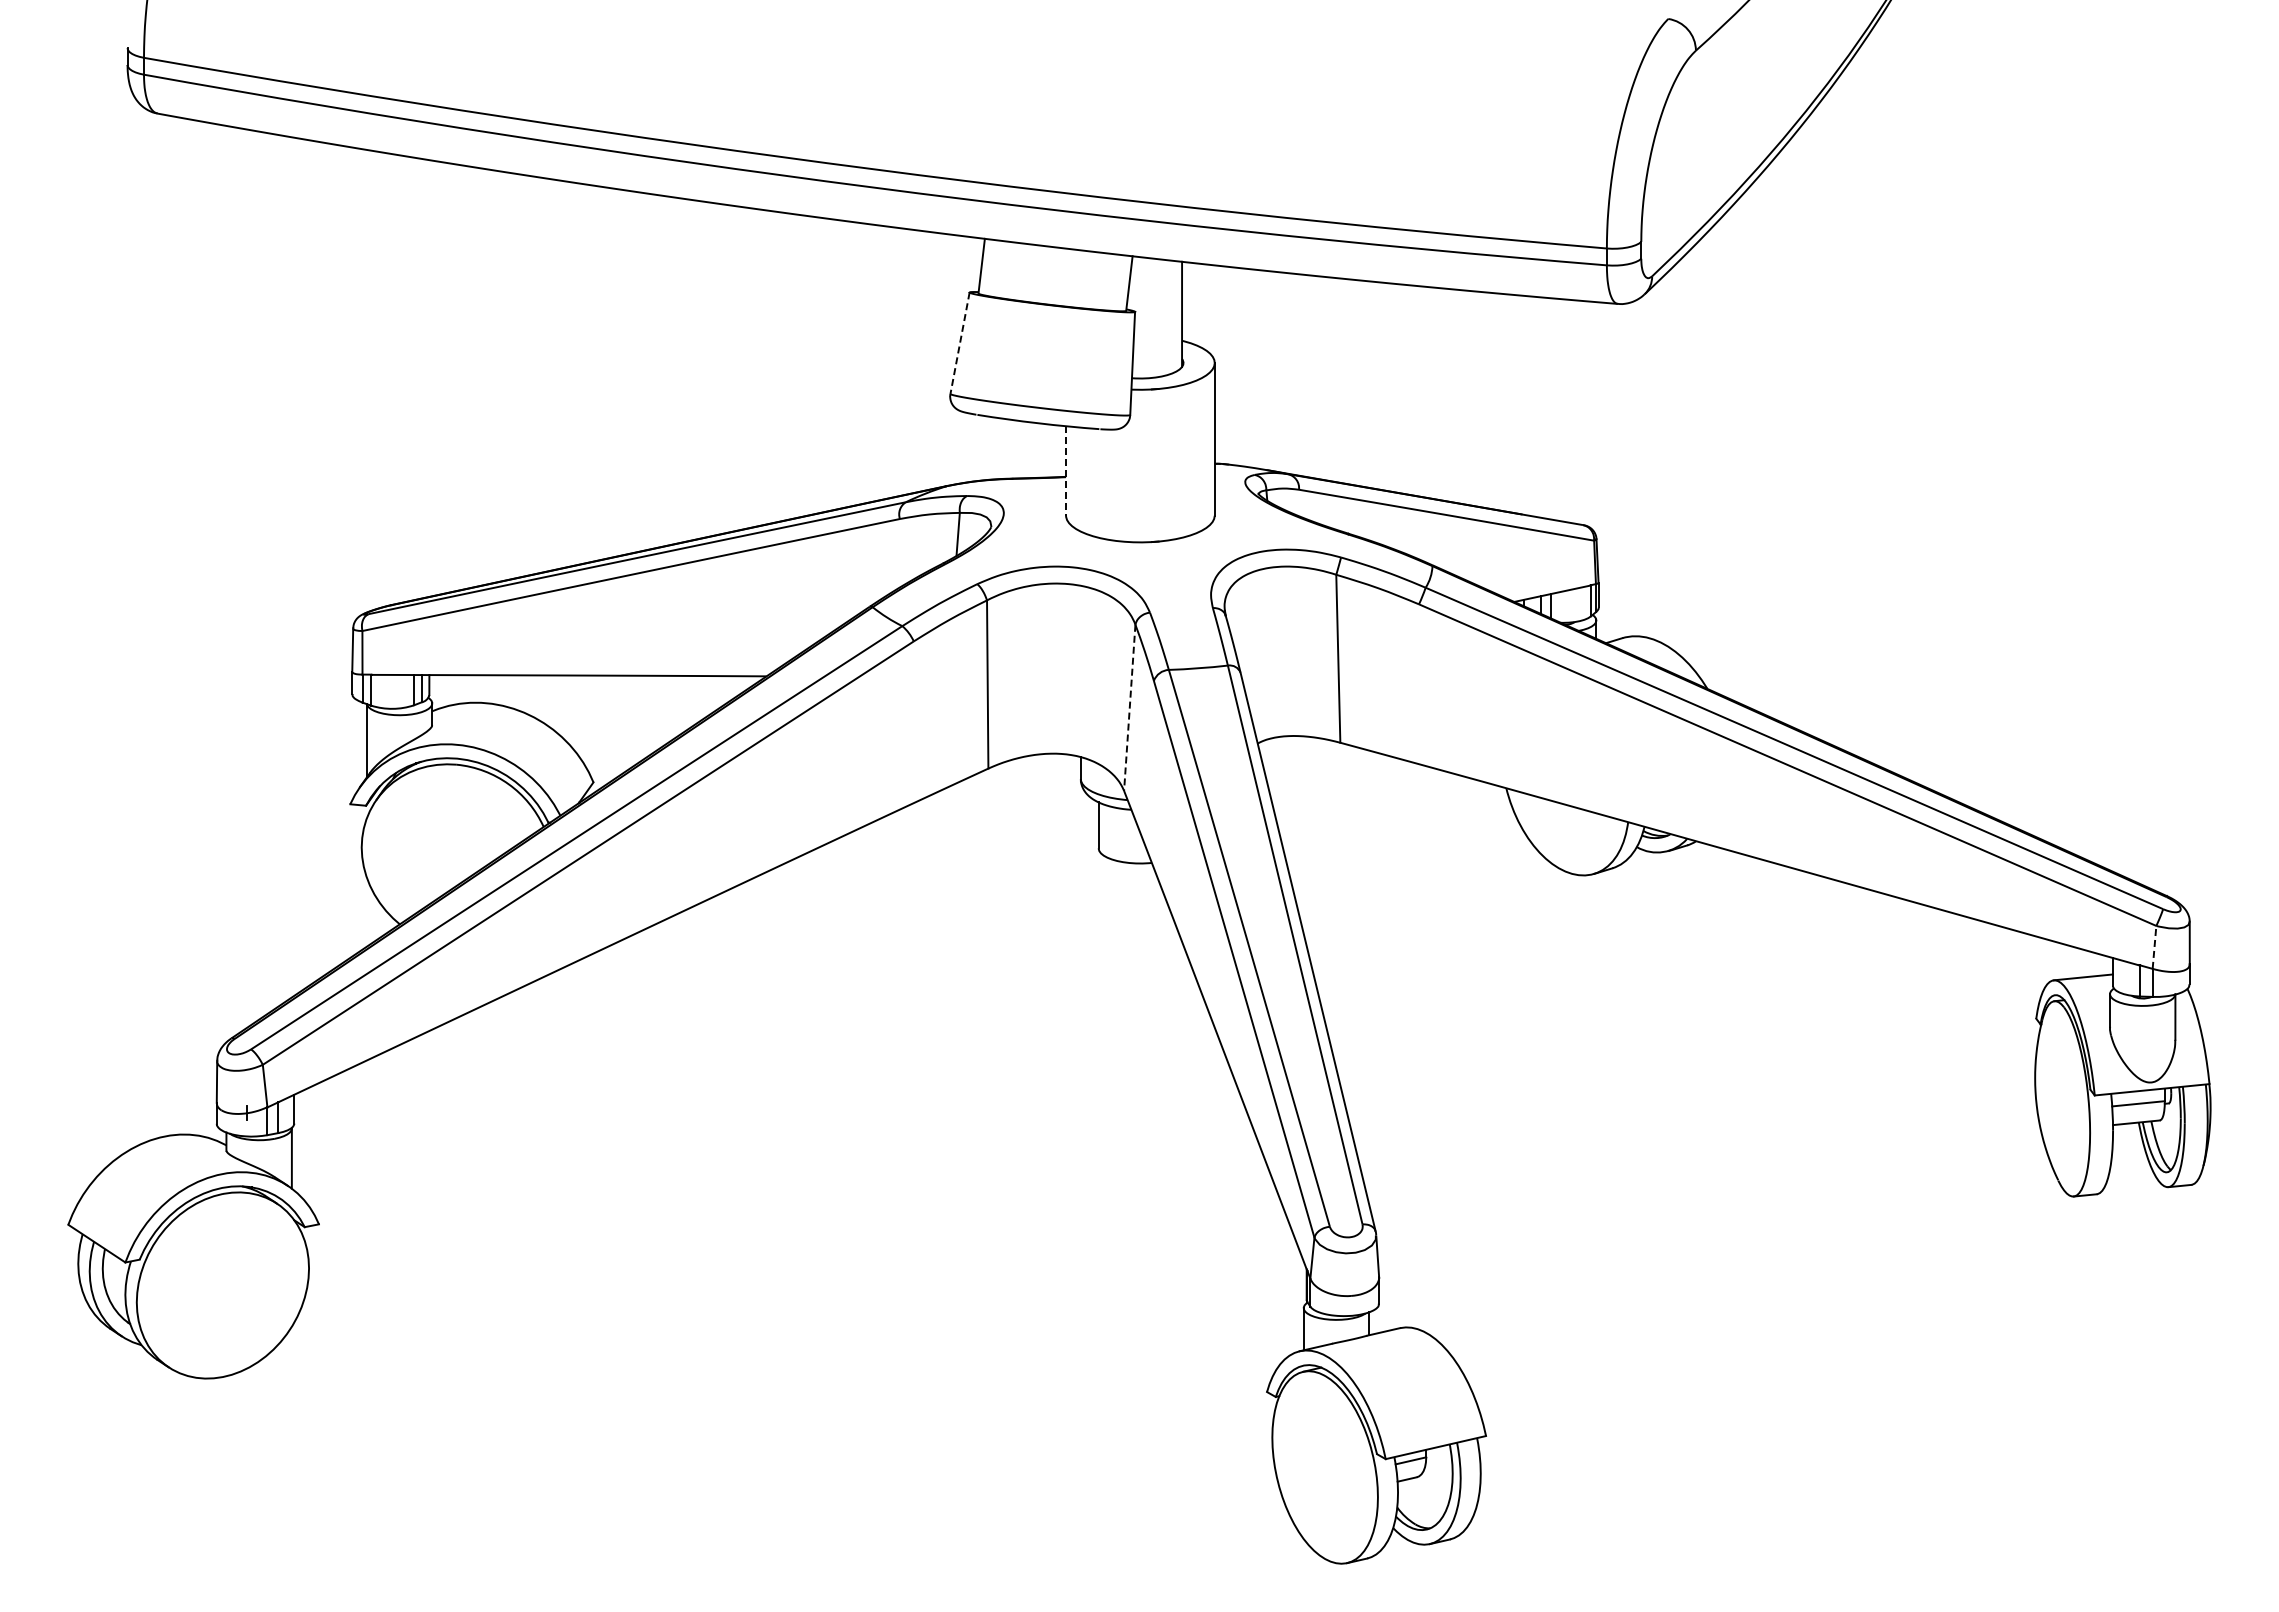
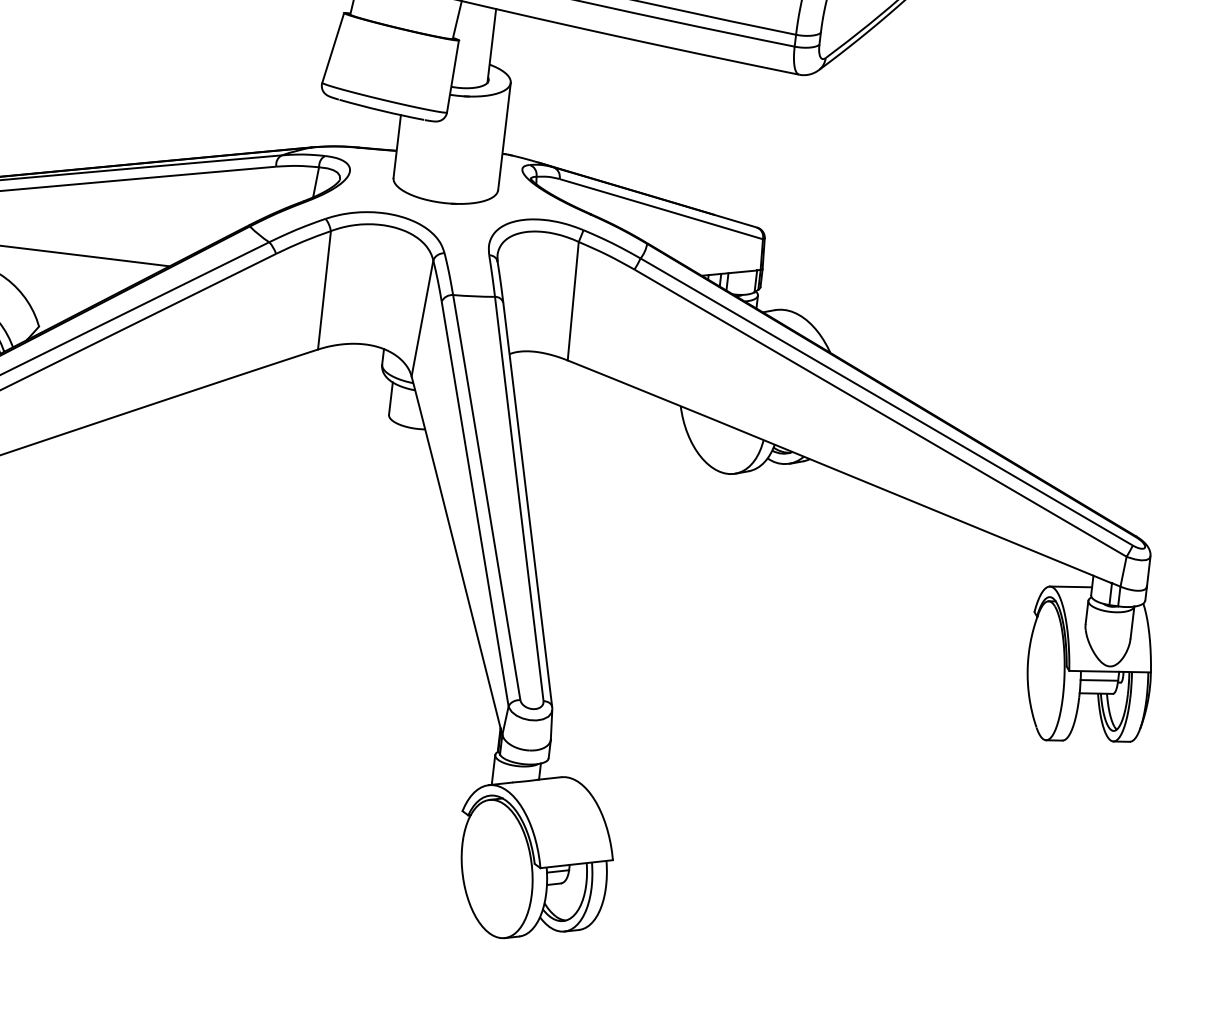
line: (960, 343) -> (333, 48), dashed -> solid
line: (1066, 470) -> (397, 146), dashed -> solid
line: (1129, 708) -> (422, 318), dashed -> solid
line: (2154, 947) -> (1123, 571), dashed -> solid

